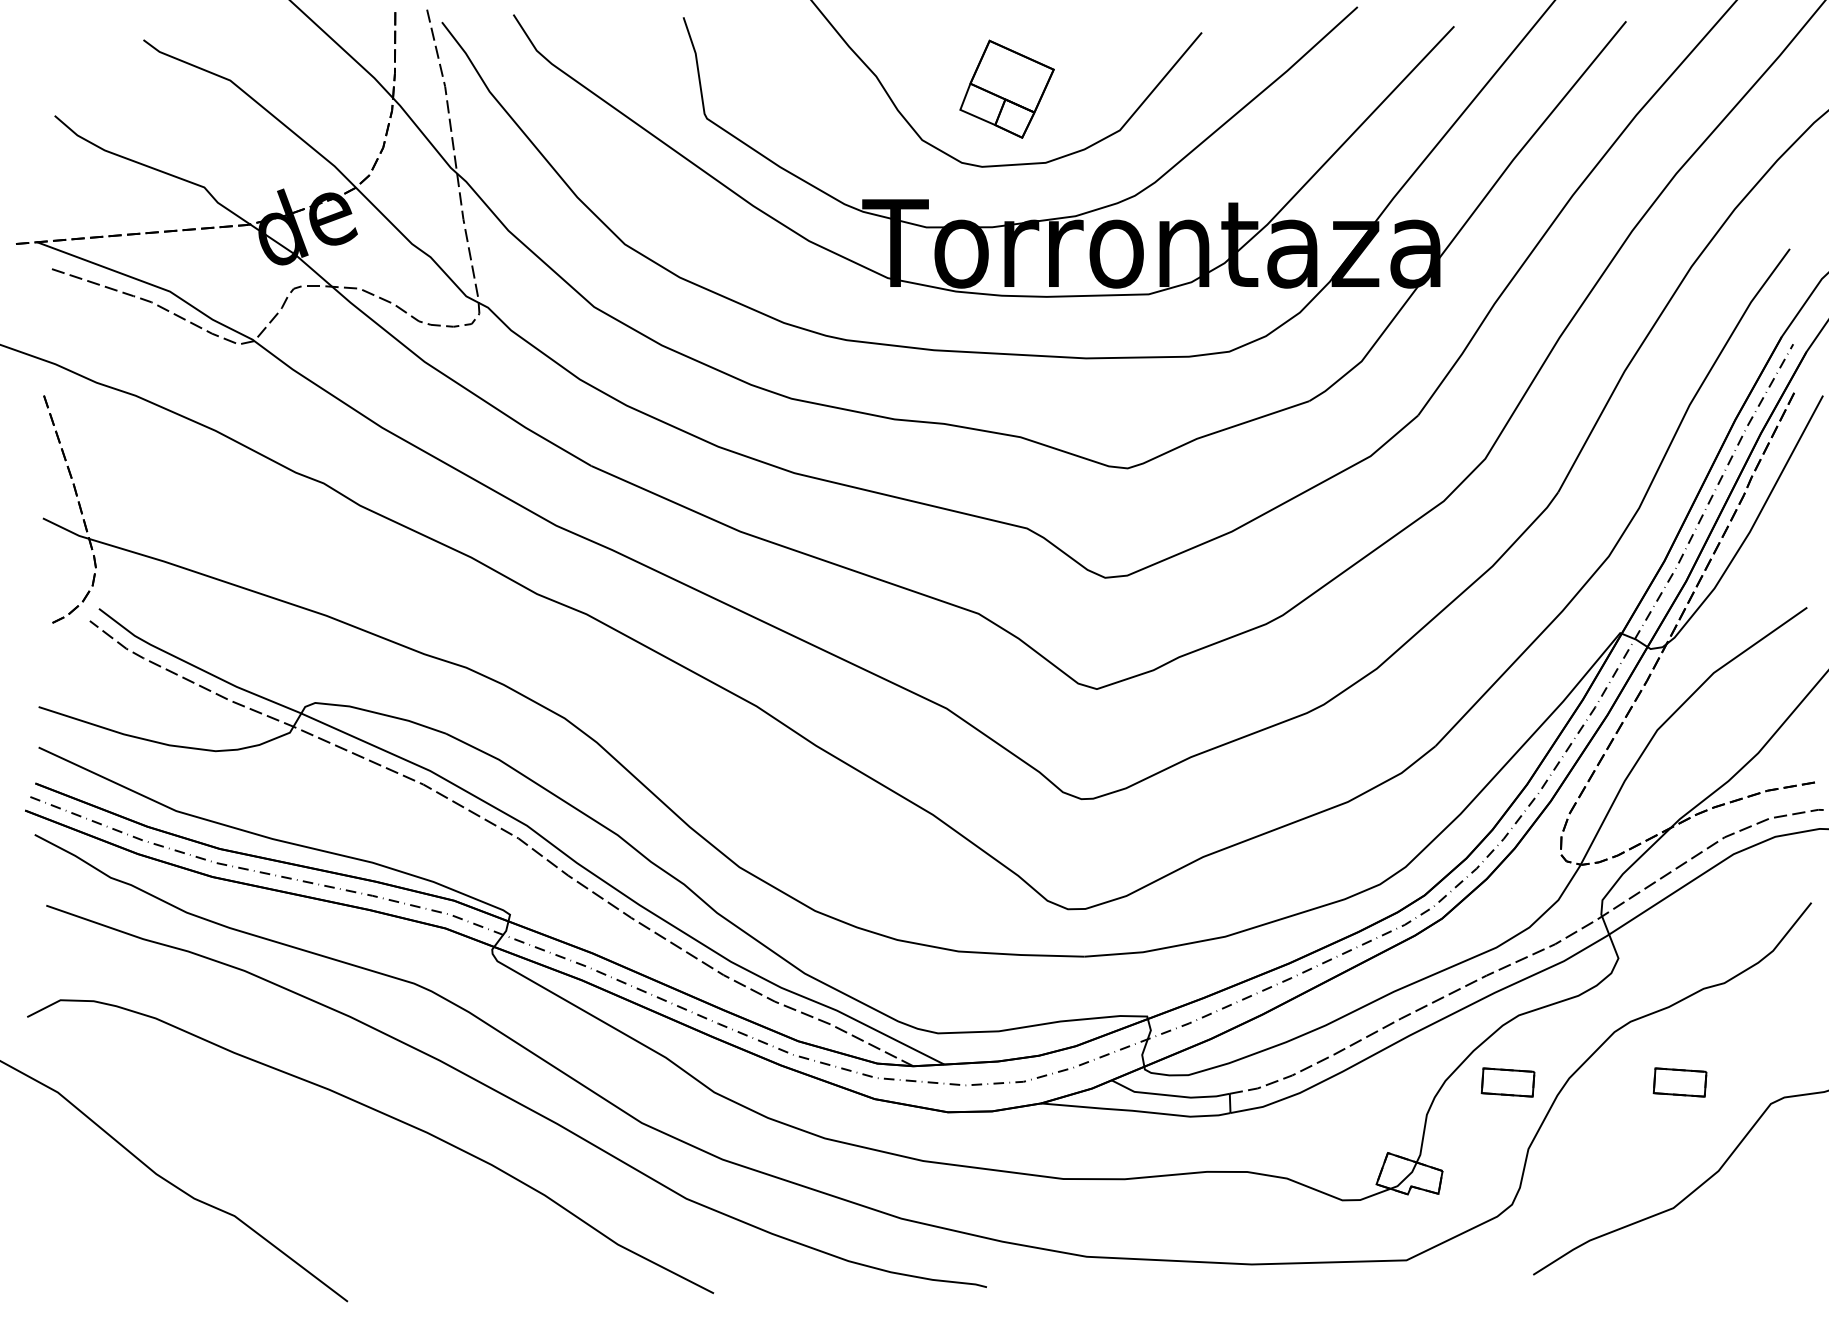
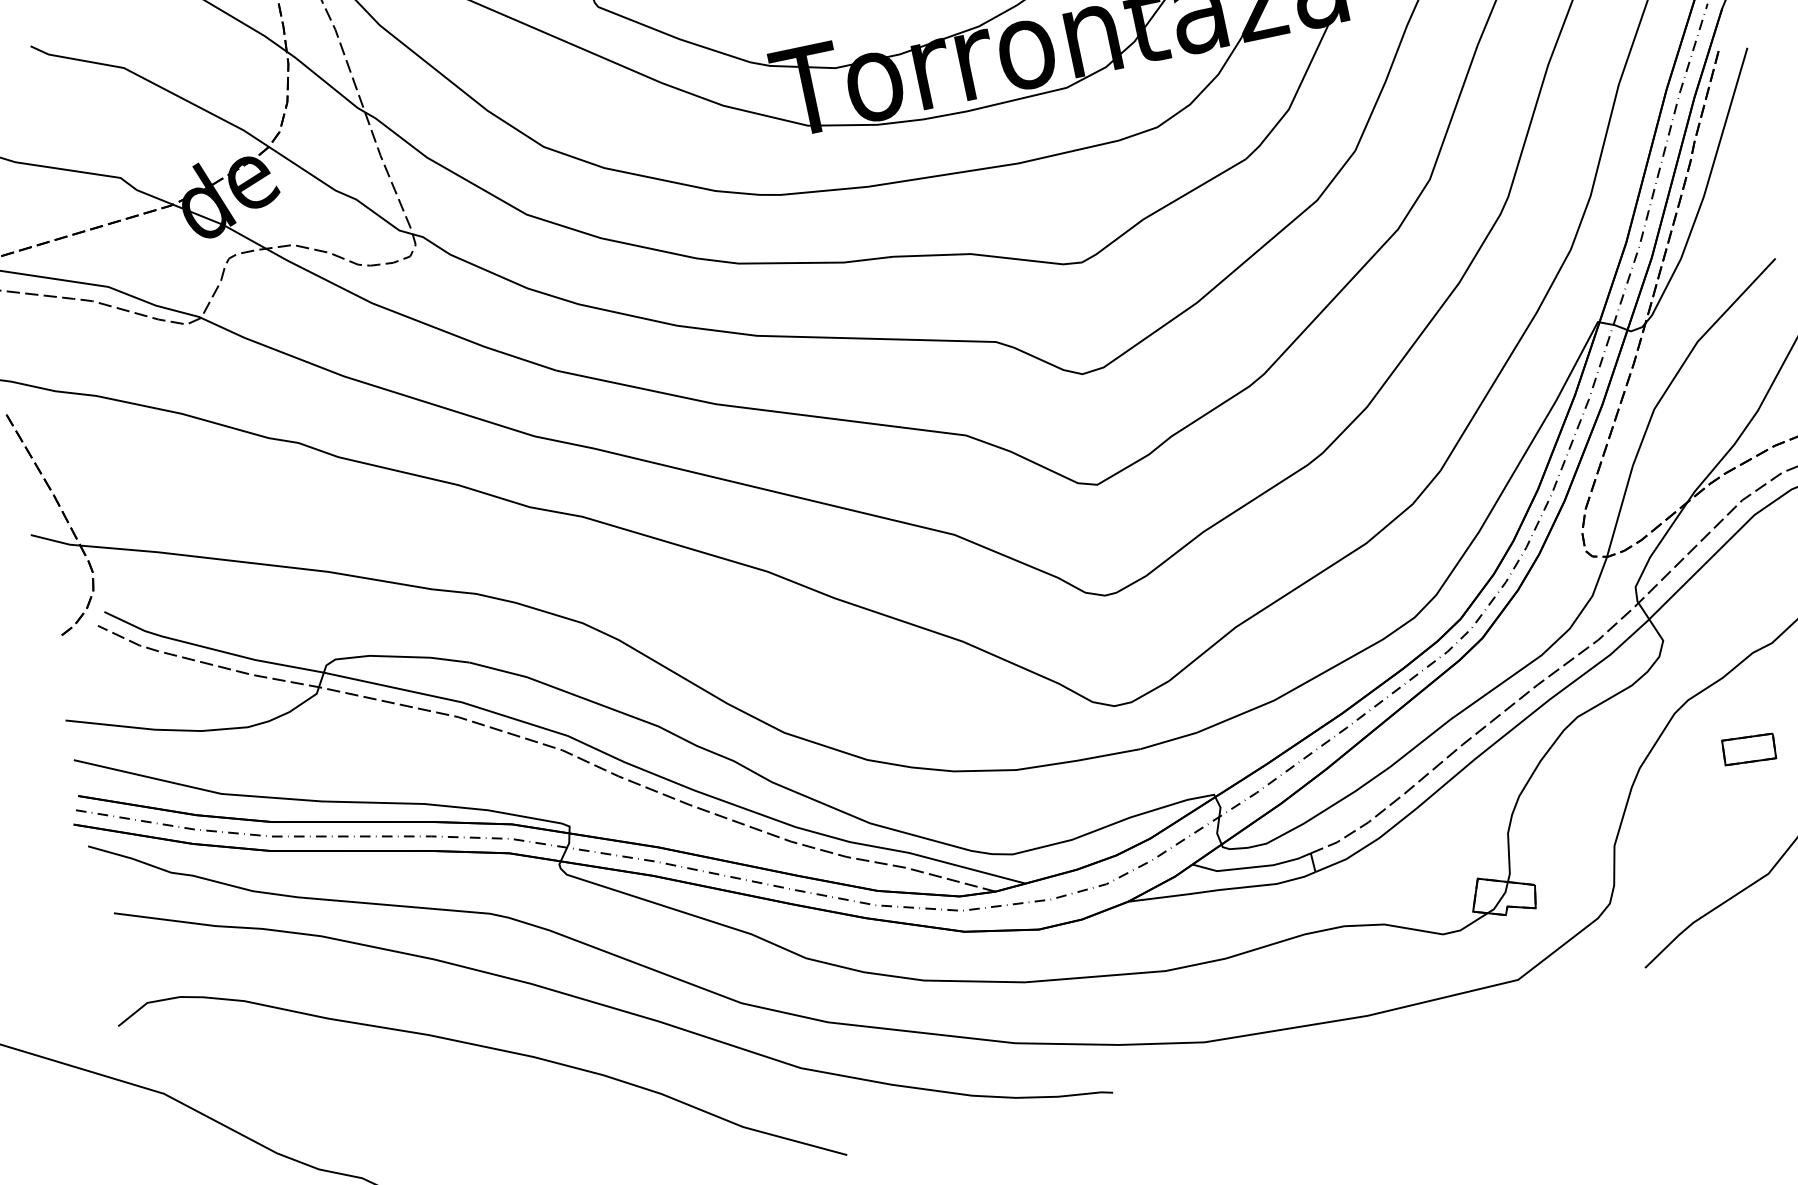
part: (1507, 1082) -> (1580, 785), removed

